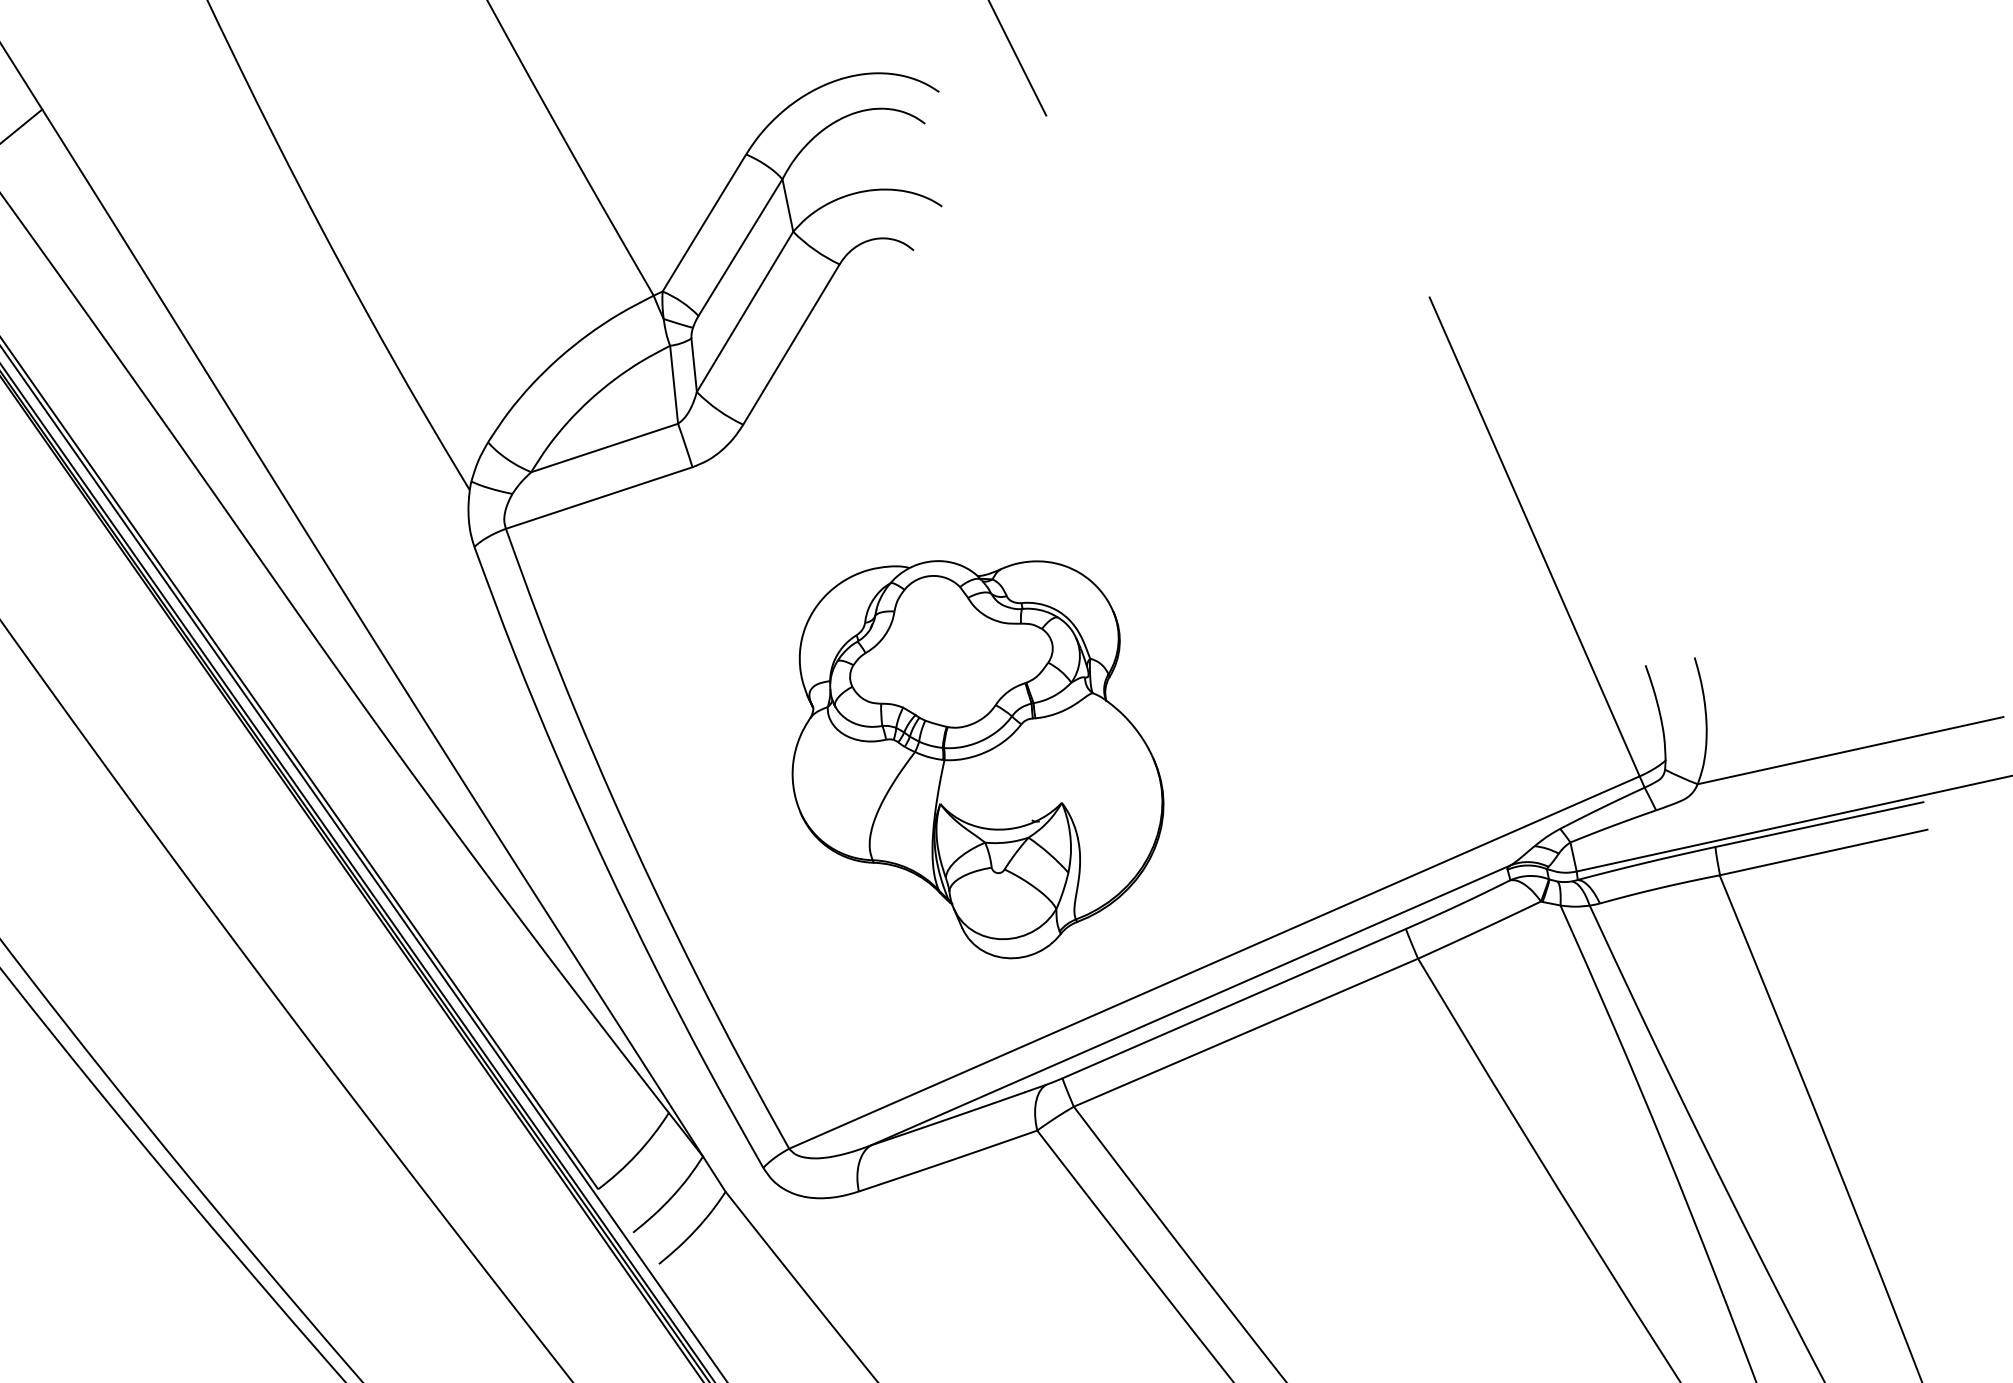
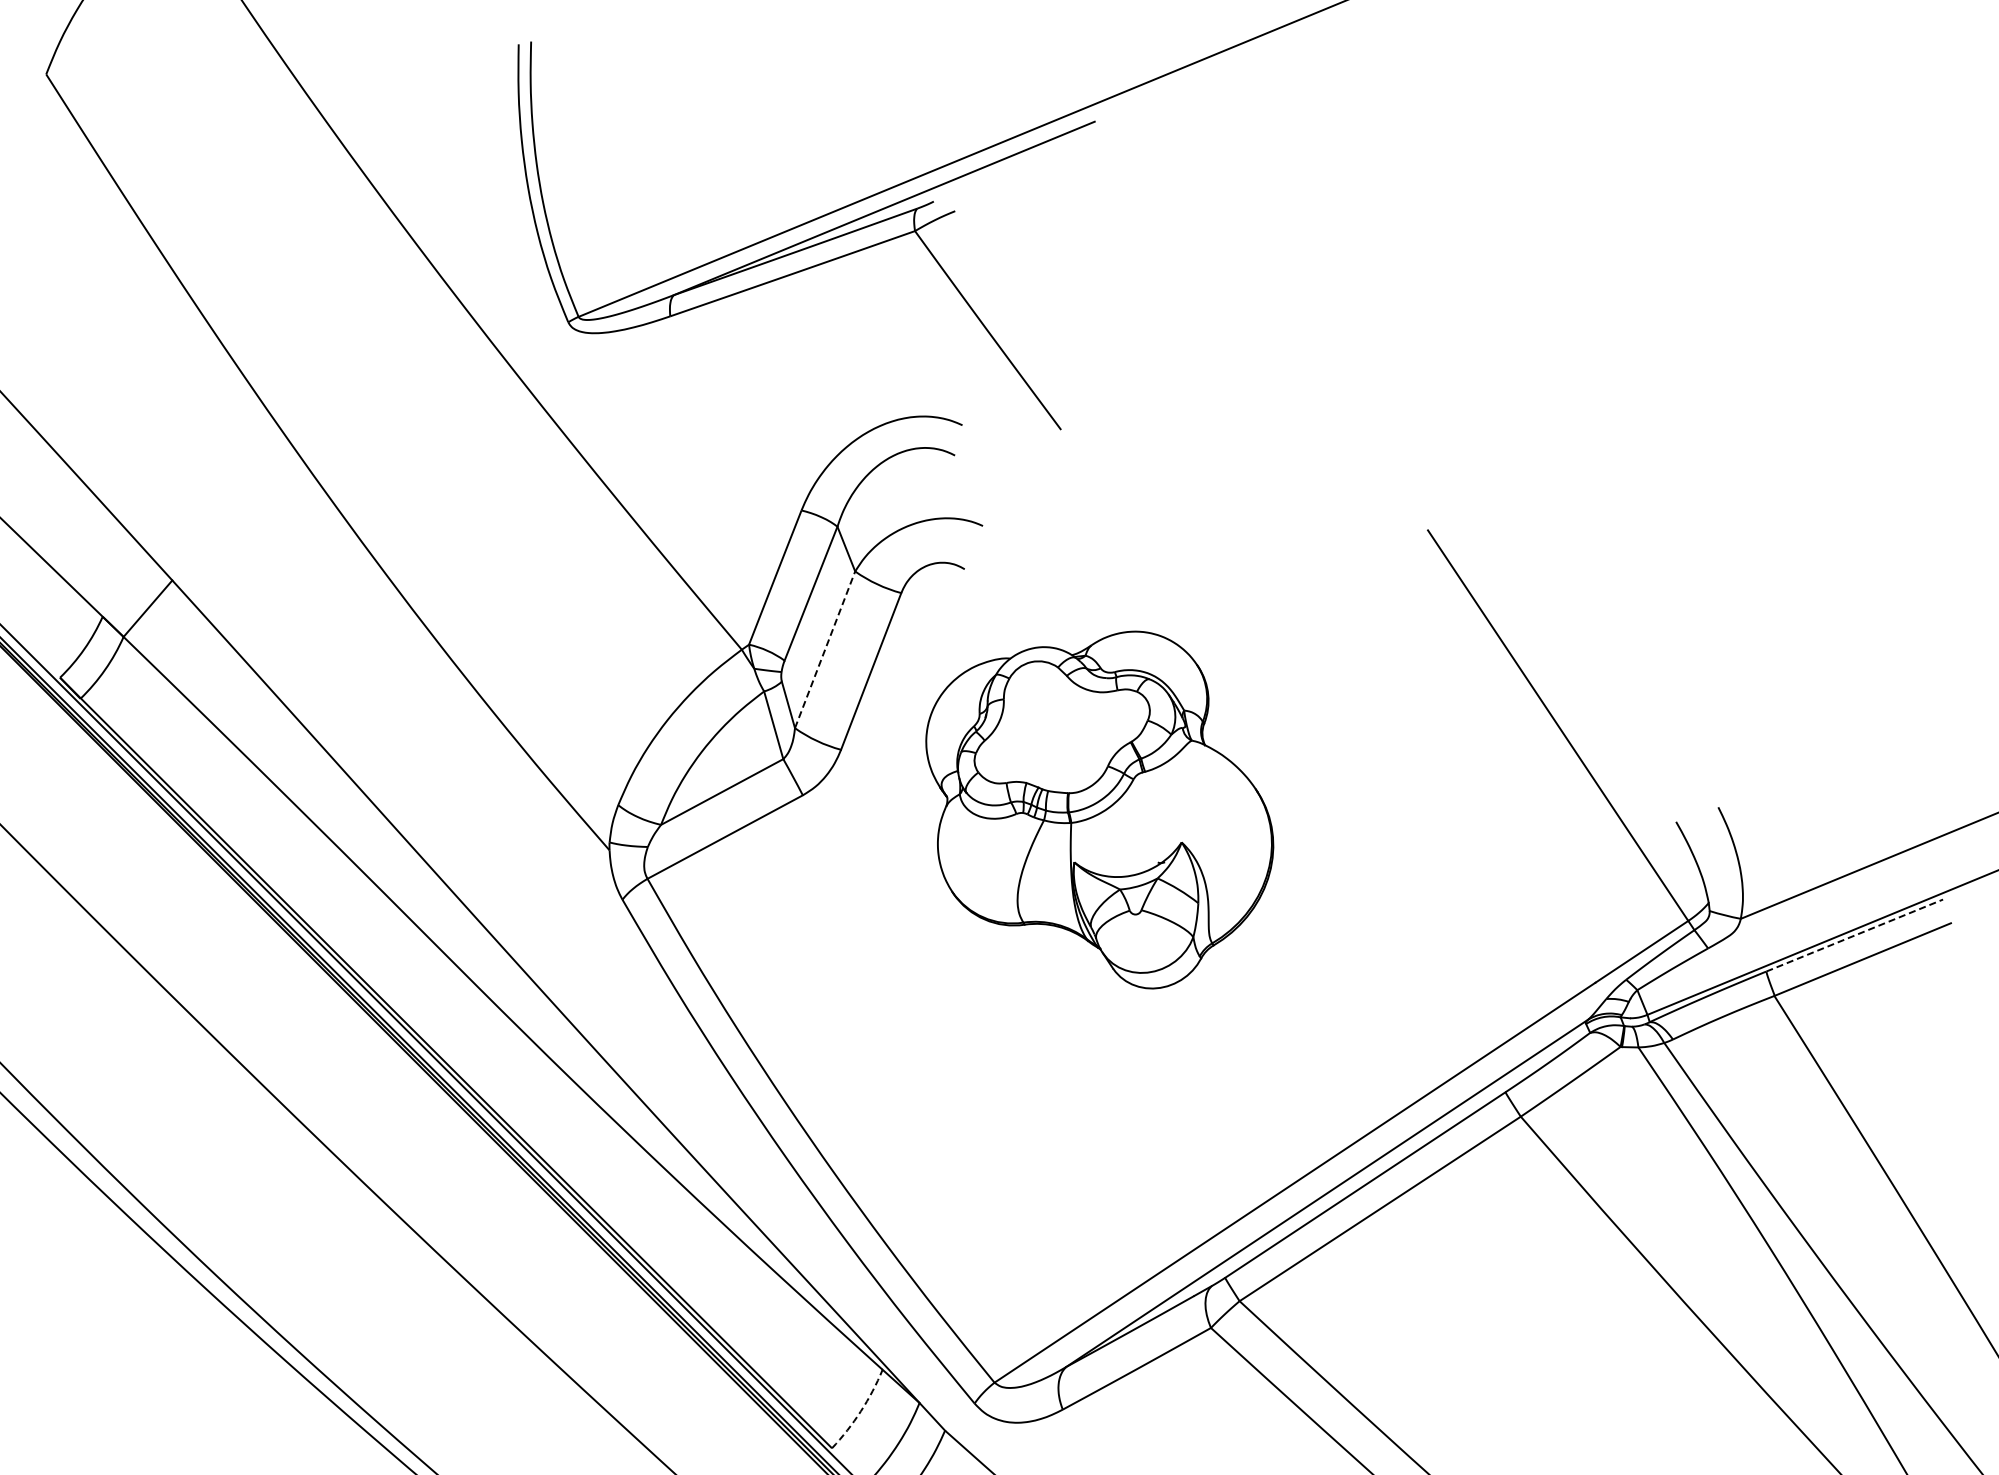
line: (745, 311) -> (825, 649), solid -> dashed
part: (978, 750) -> (1099, 809), moved
line: (1820, 824) -> (1855, 935), solid -> dashed
arc: (636, 1154) -> (860, 1411), solid -> dashed

